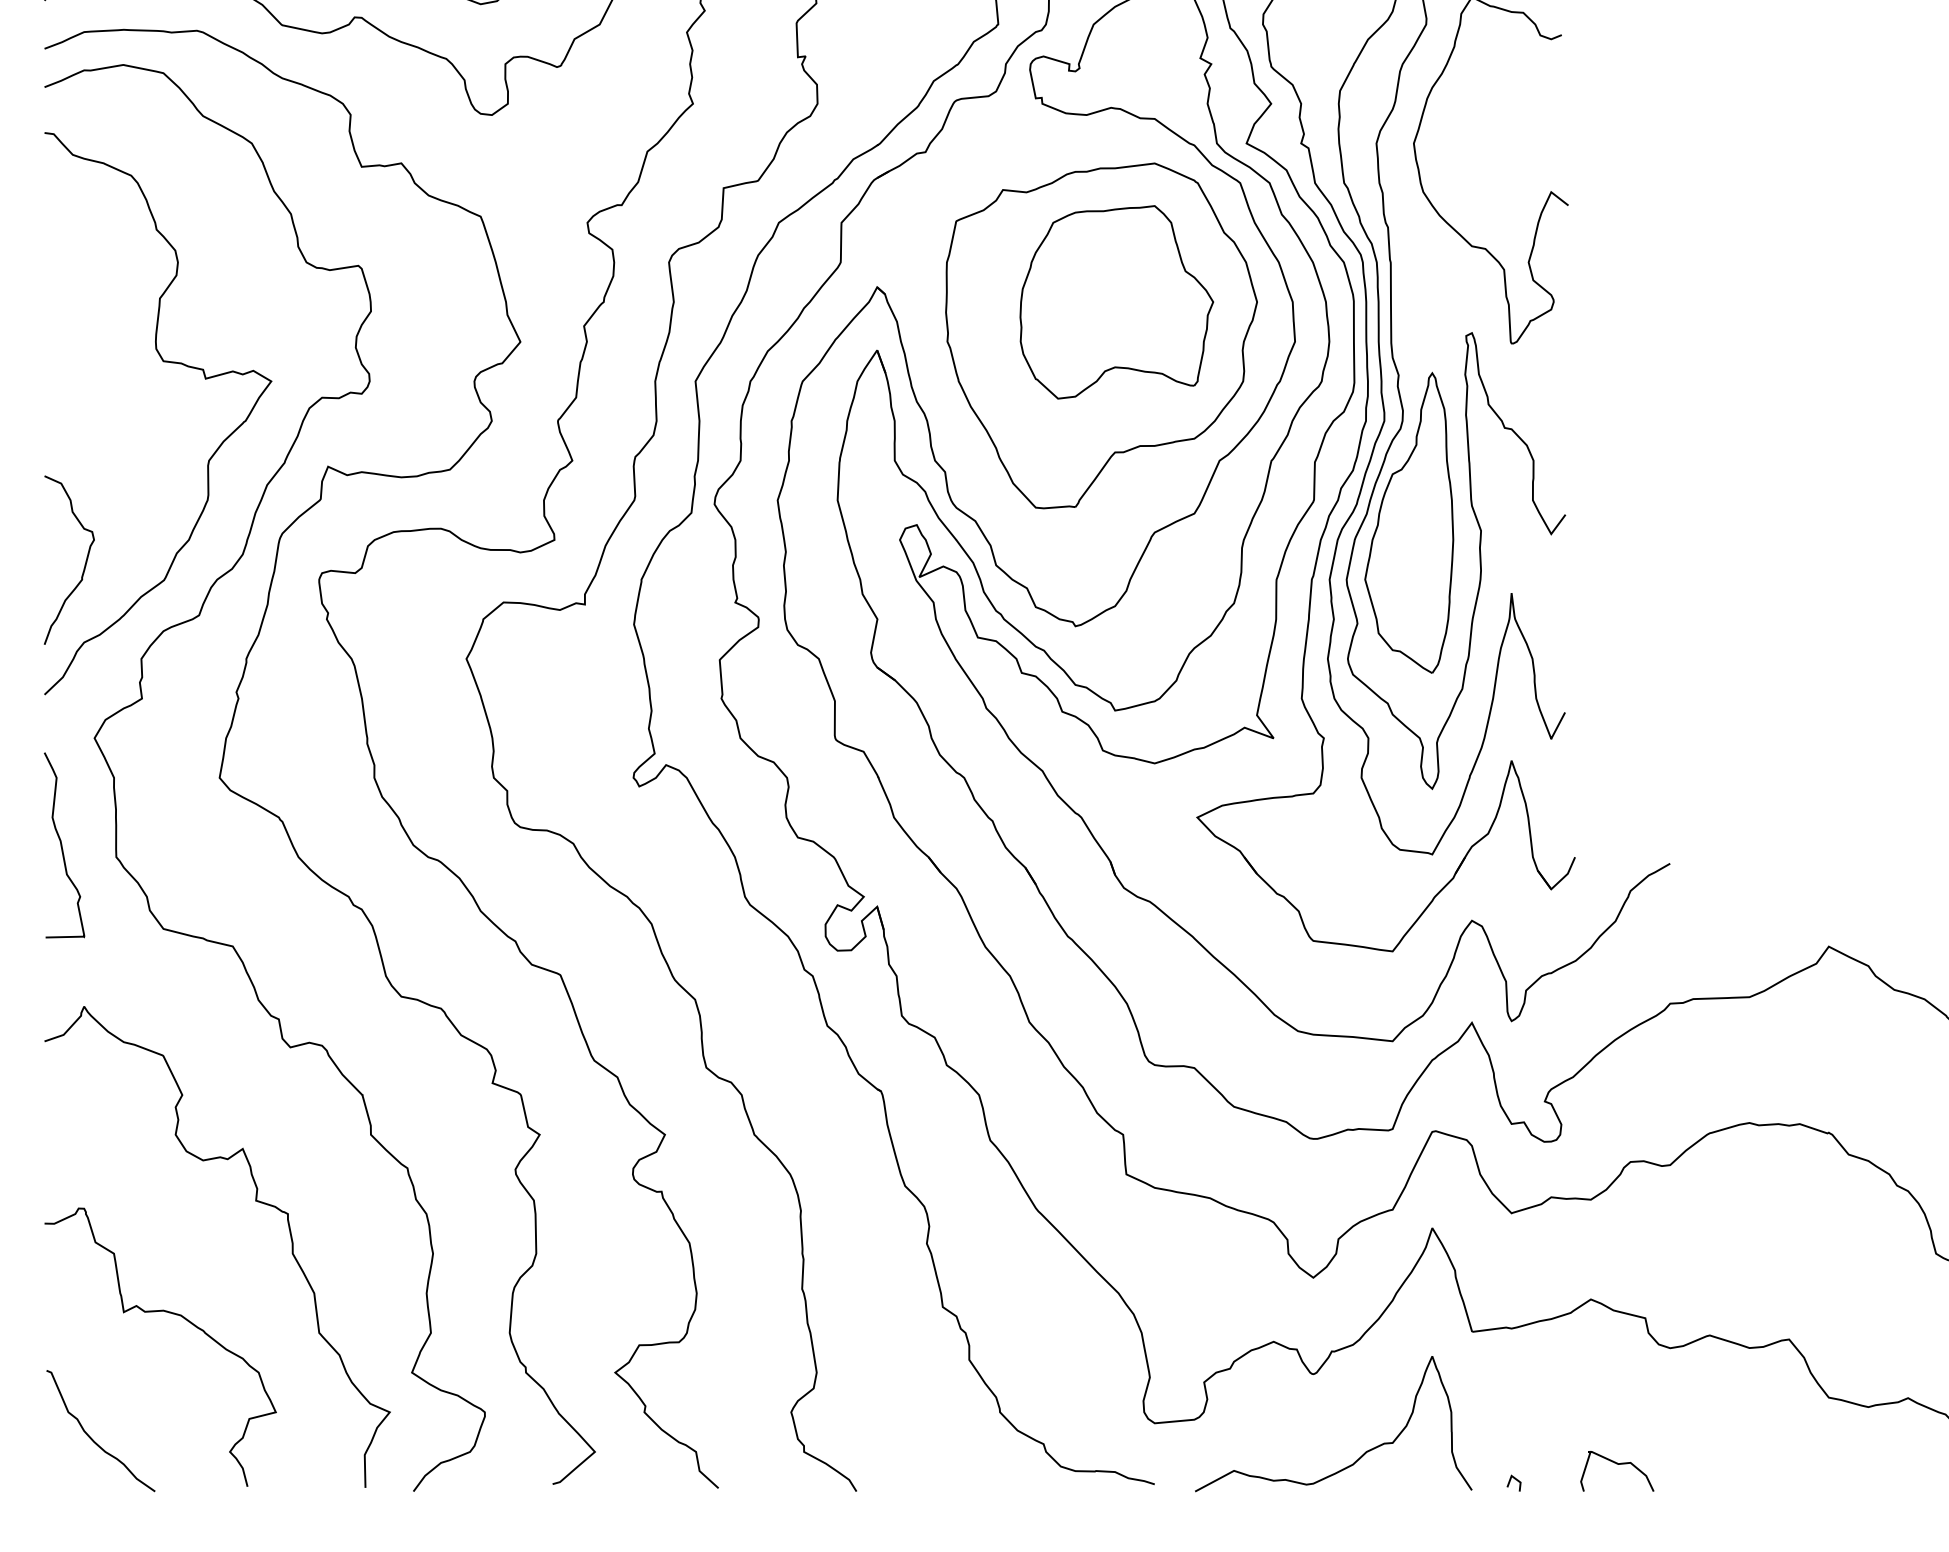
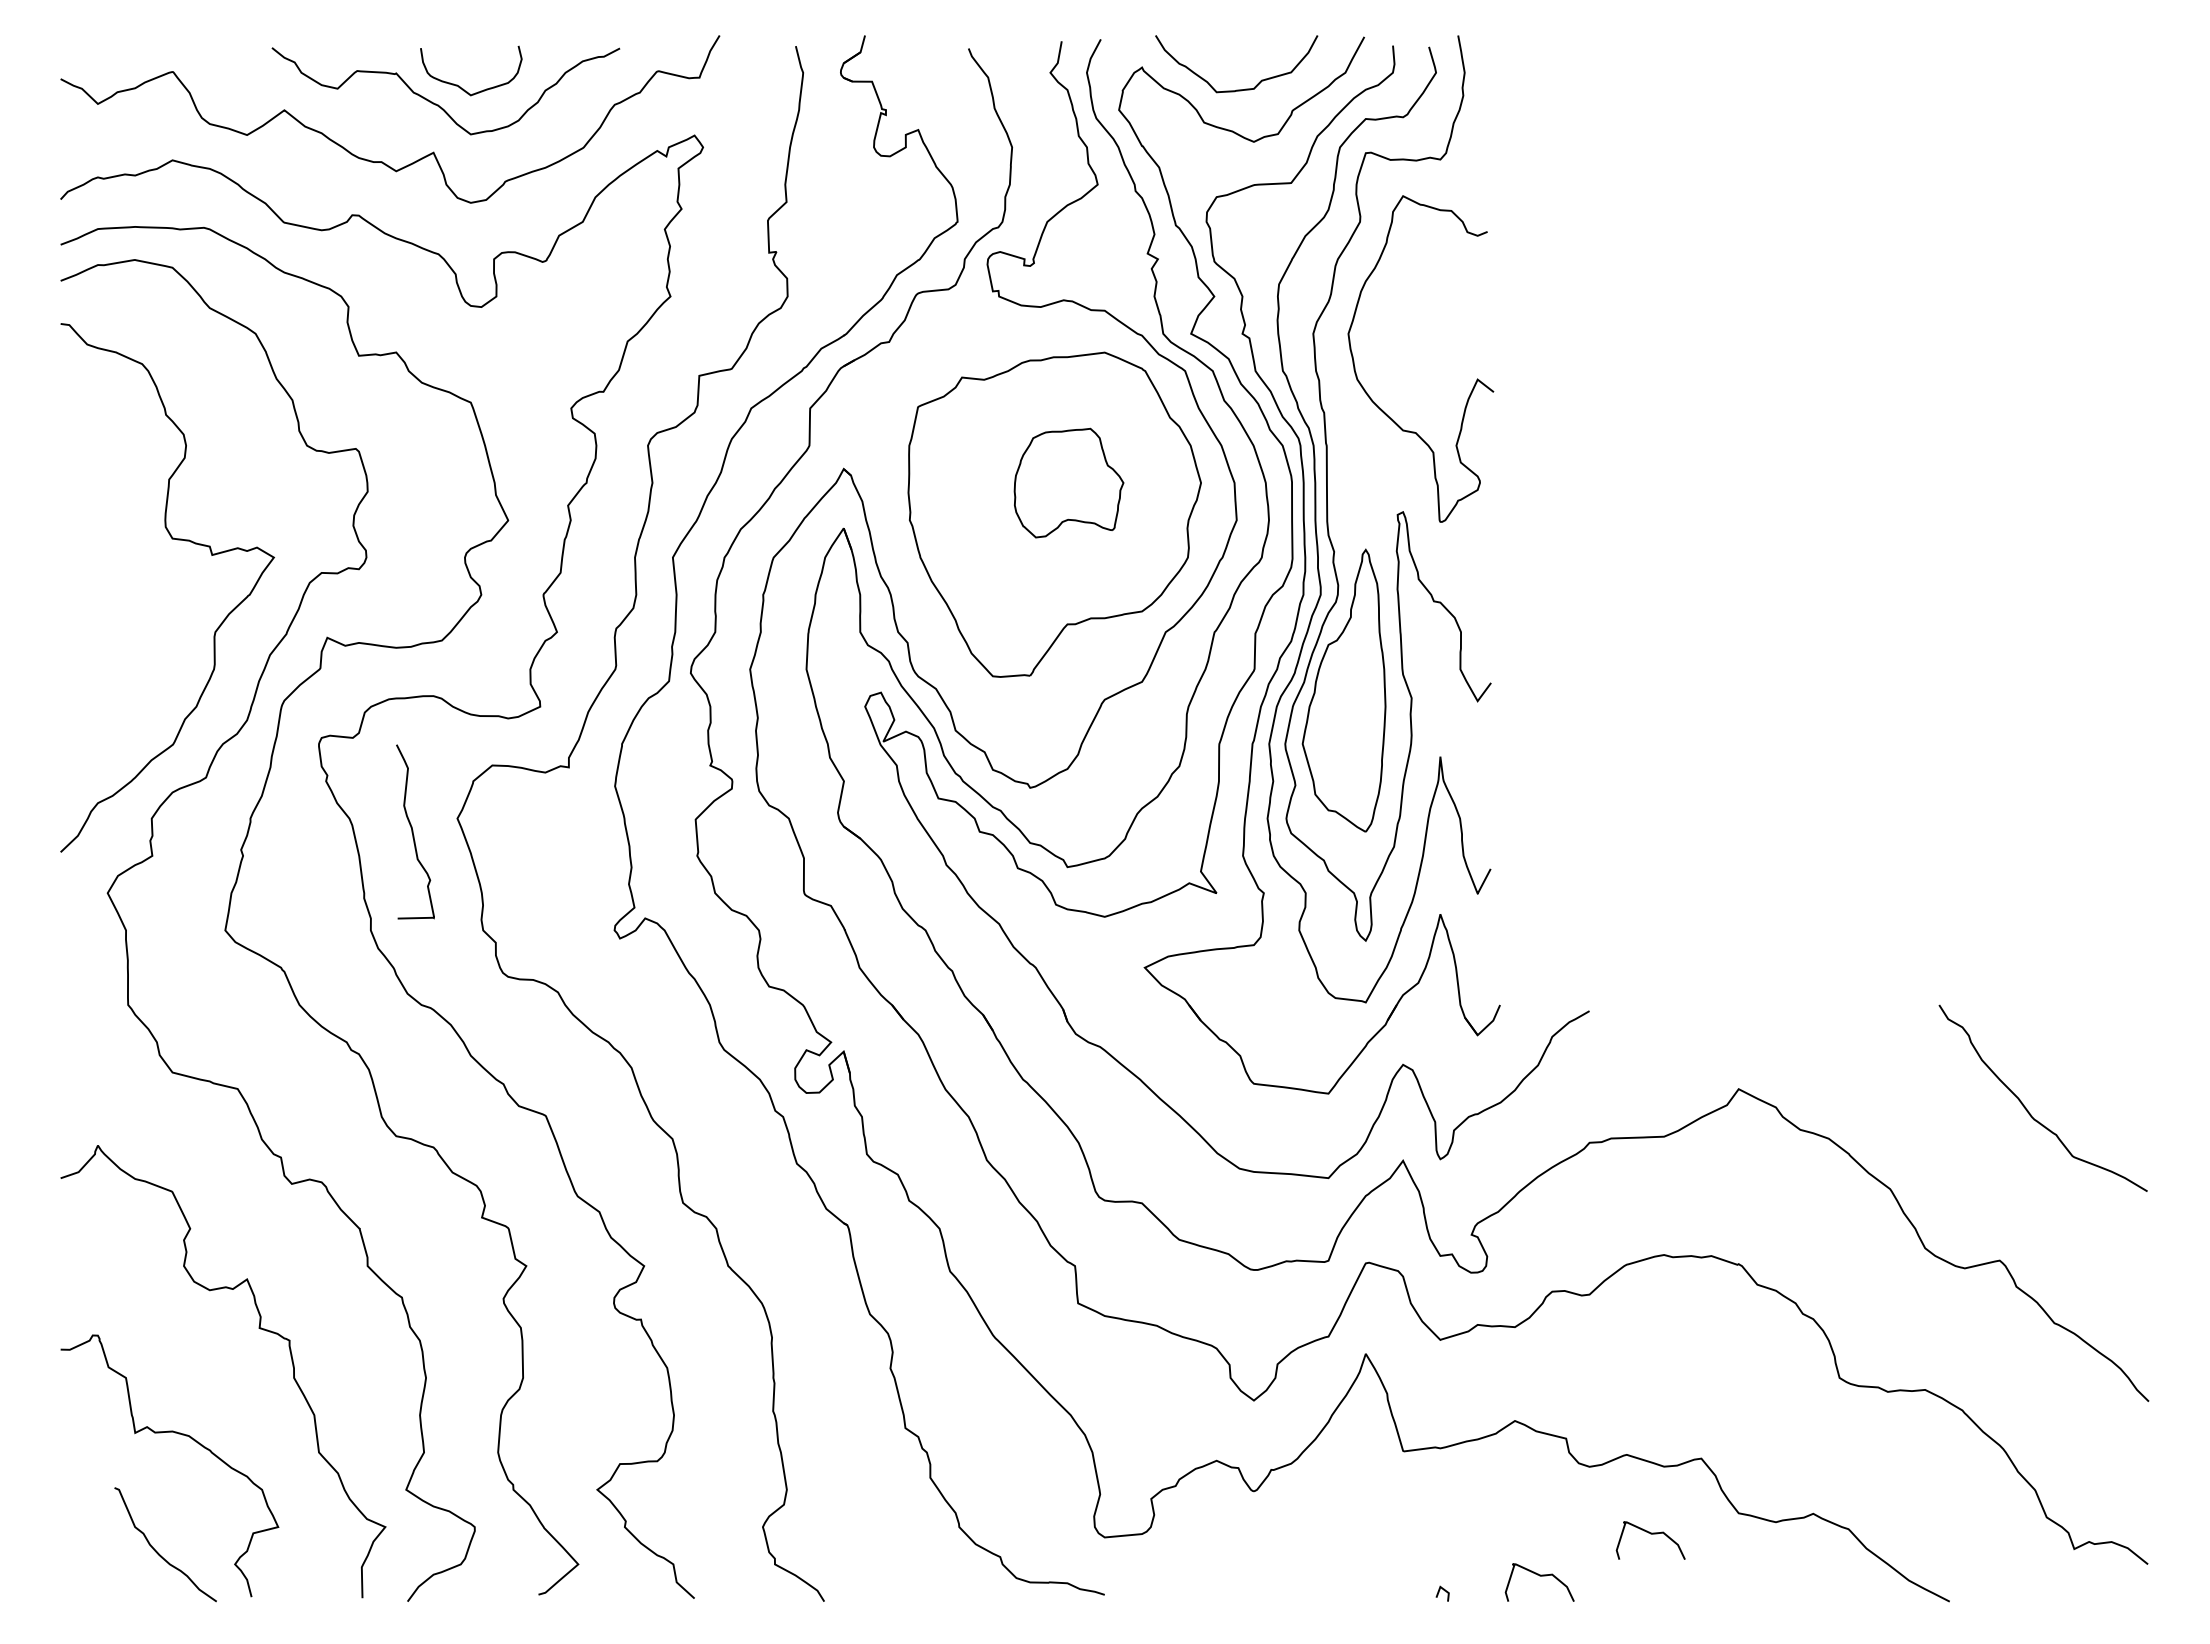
part: (1116, 301) -> (1068, 482), size x0.6
curve: (84, 563) -> (98, 728), removed
curve: (62, 844) -> (413, 831), moved
curve: (1735, 1420) -> (1650, 1534), added
curve: (92, 1438) -> (157, 1551), moved
curve: (1362, 1454) -> (1300, 1566), removed

